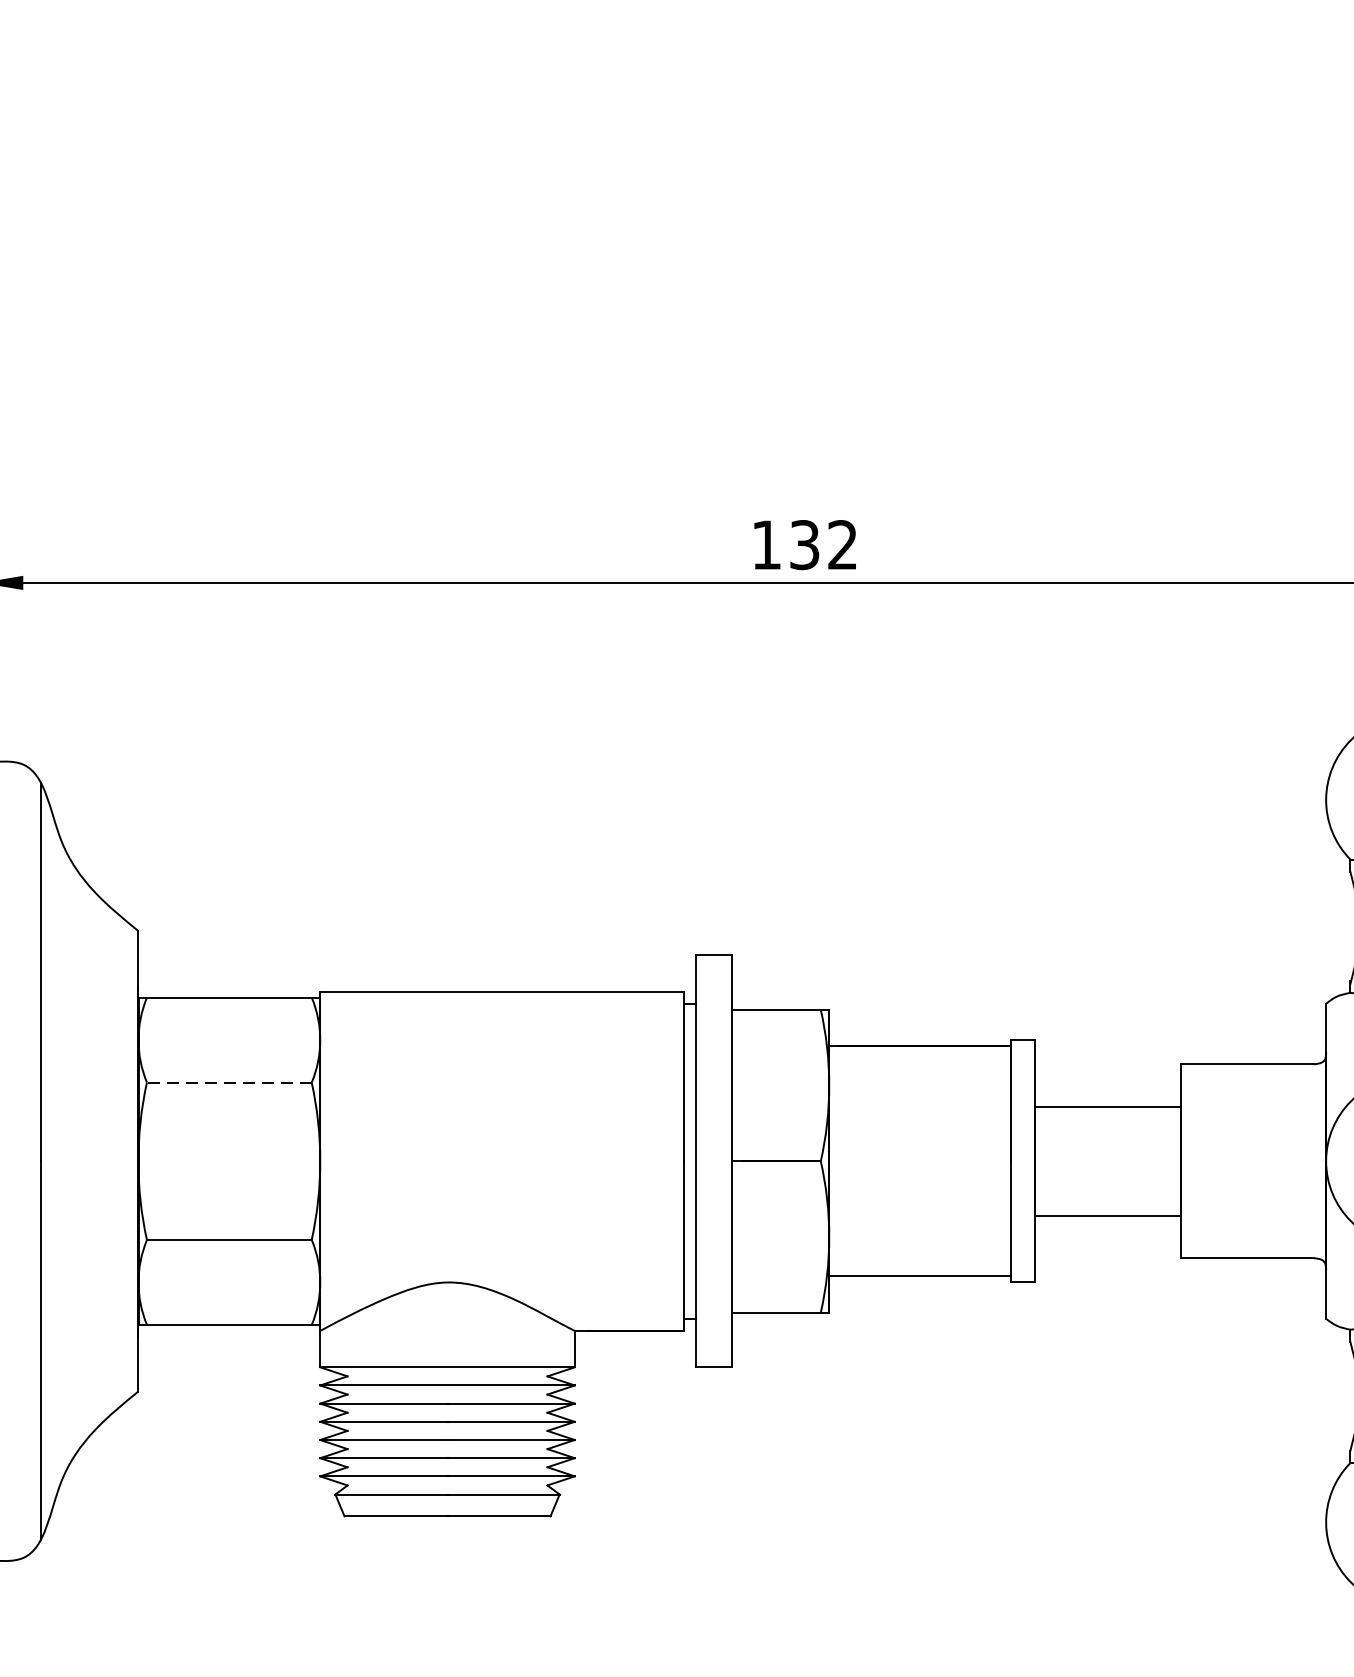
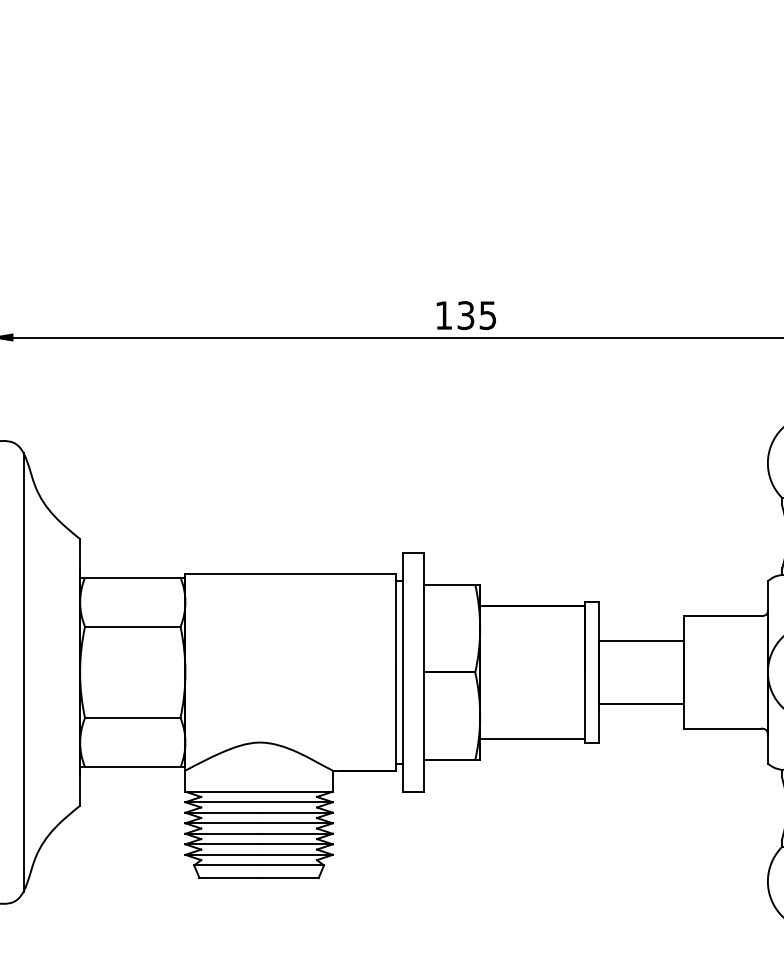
text: (841, 544) -> (487, 315), 132 -> 135
line: (228, 1081) -> (132, 626), dashed -> solid

